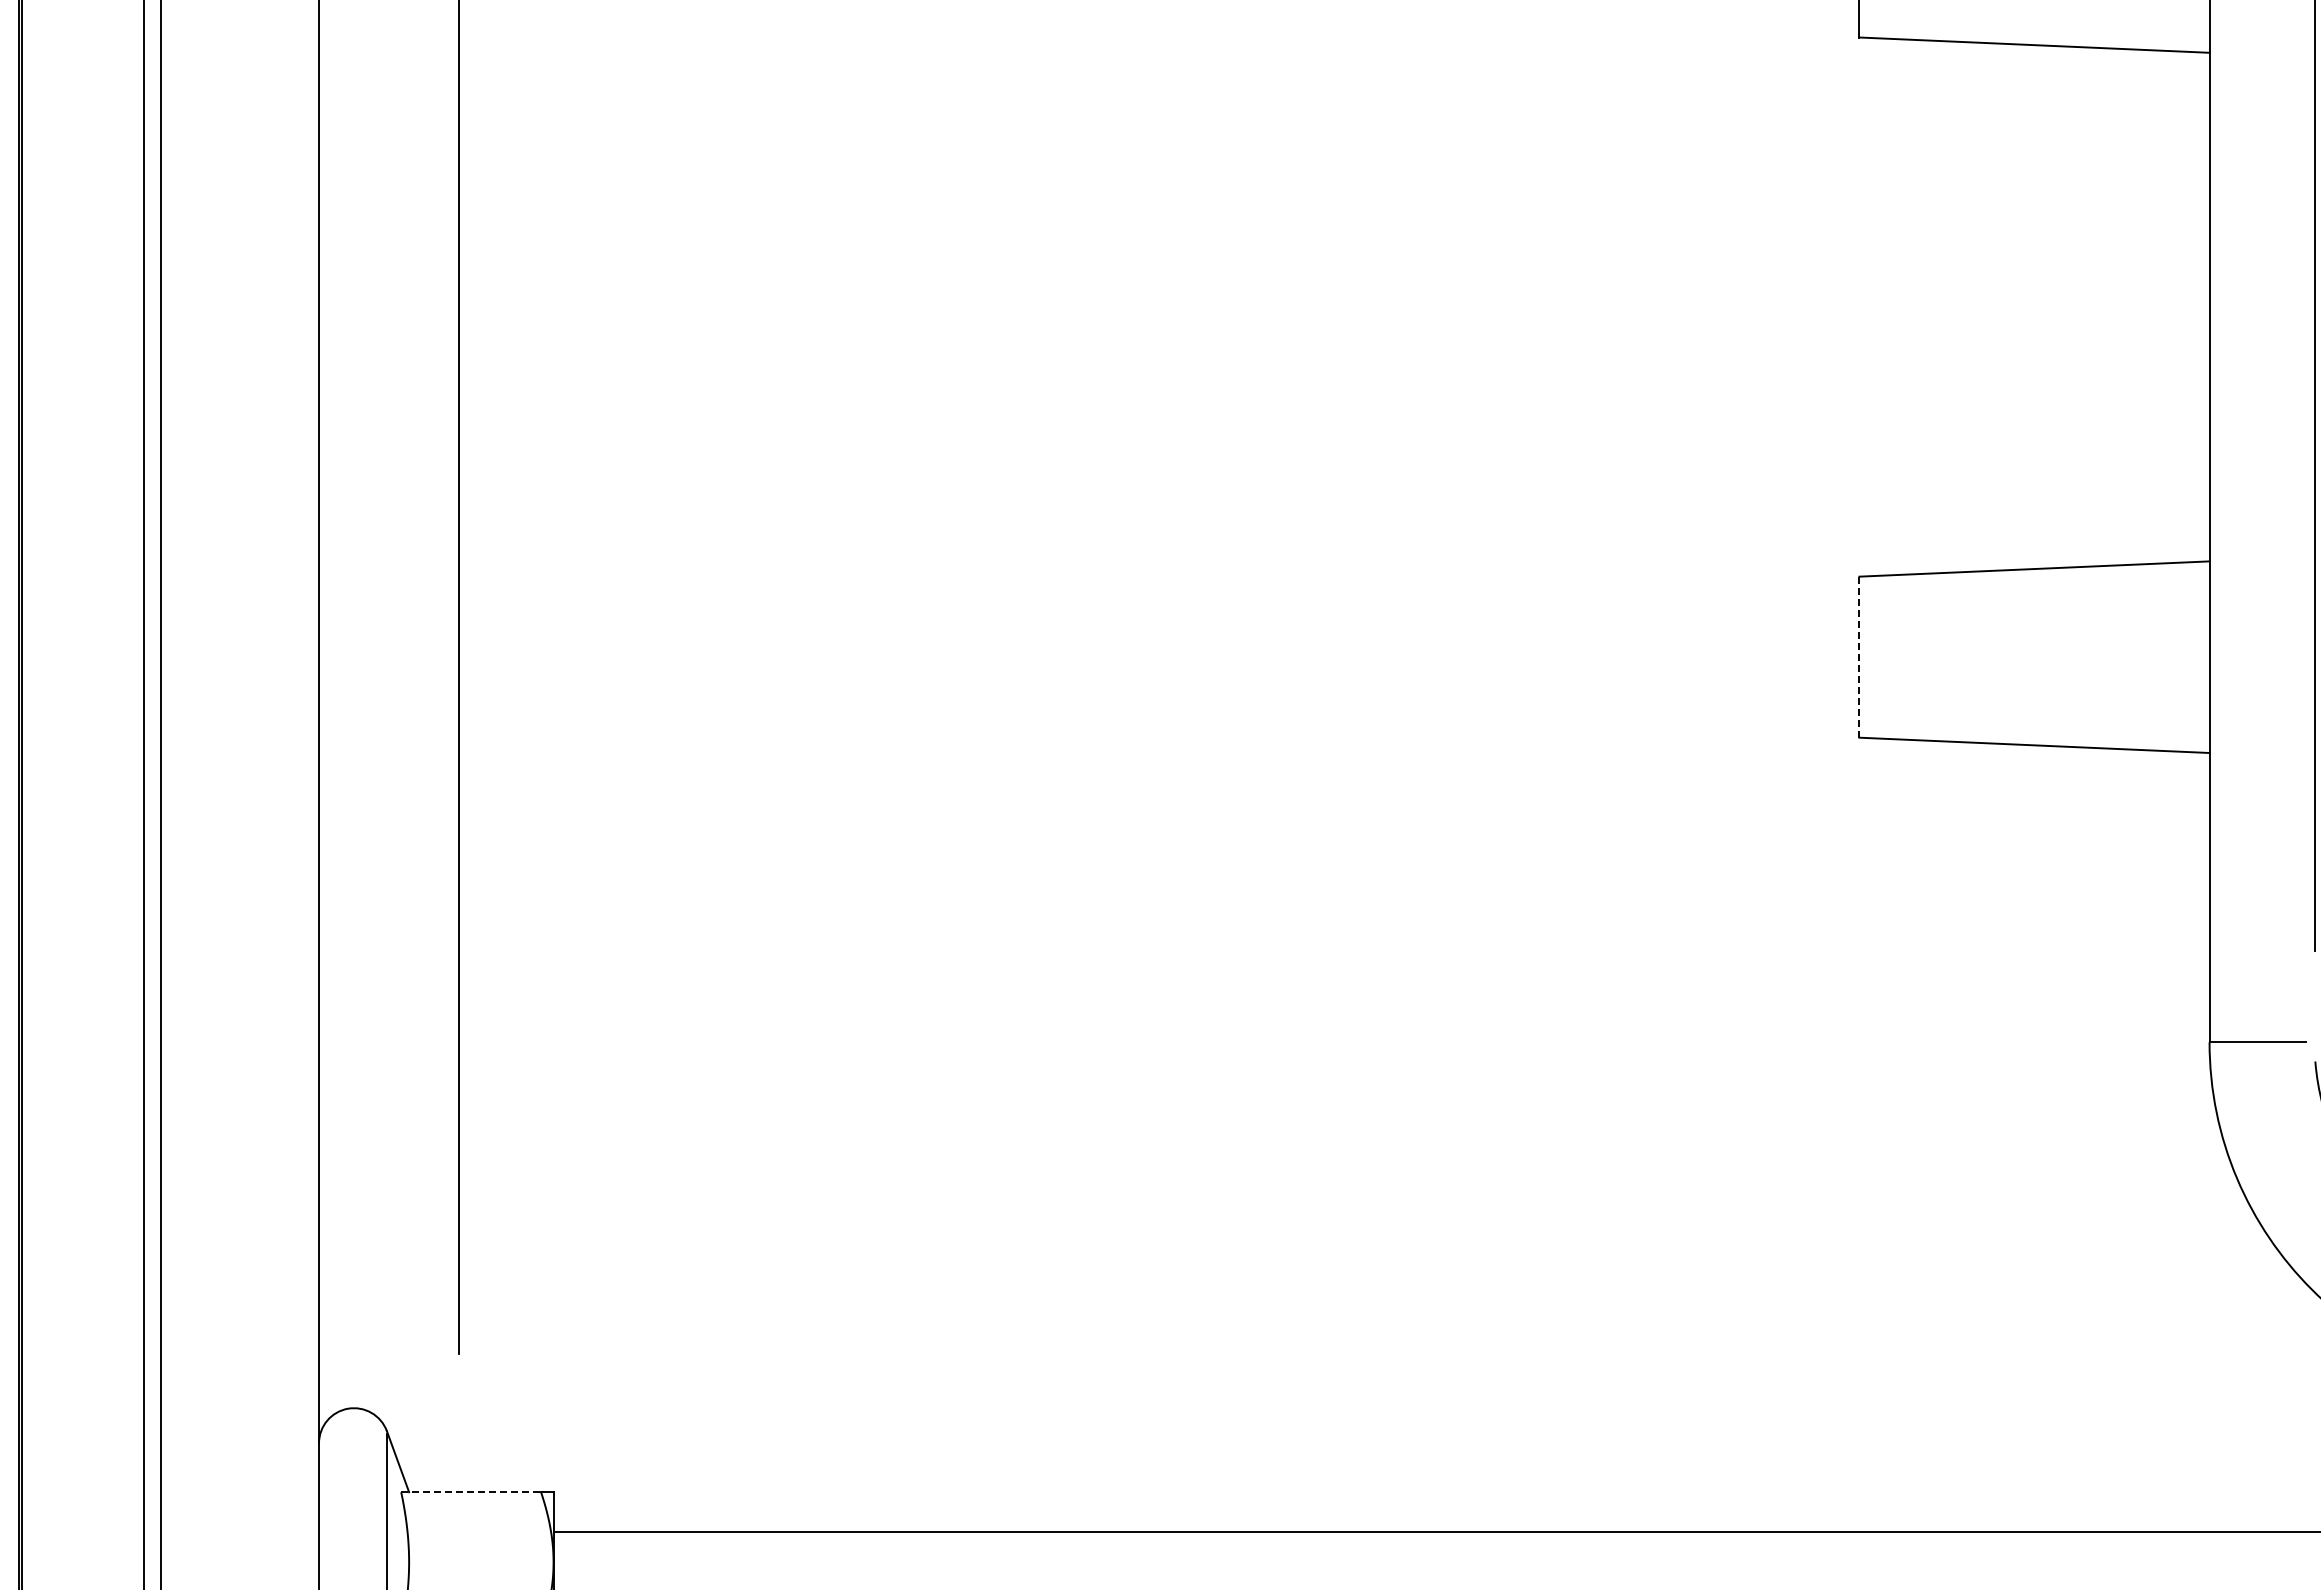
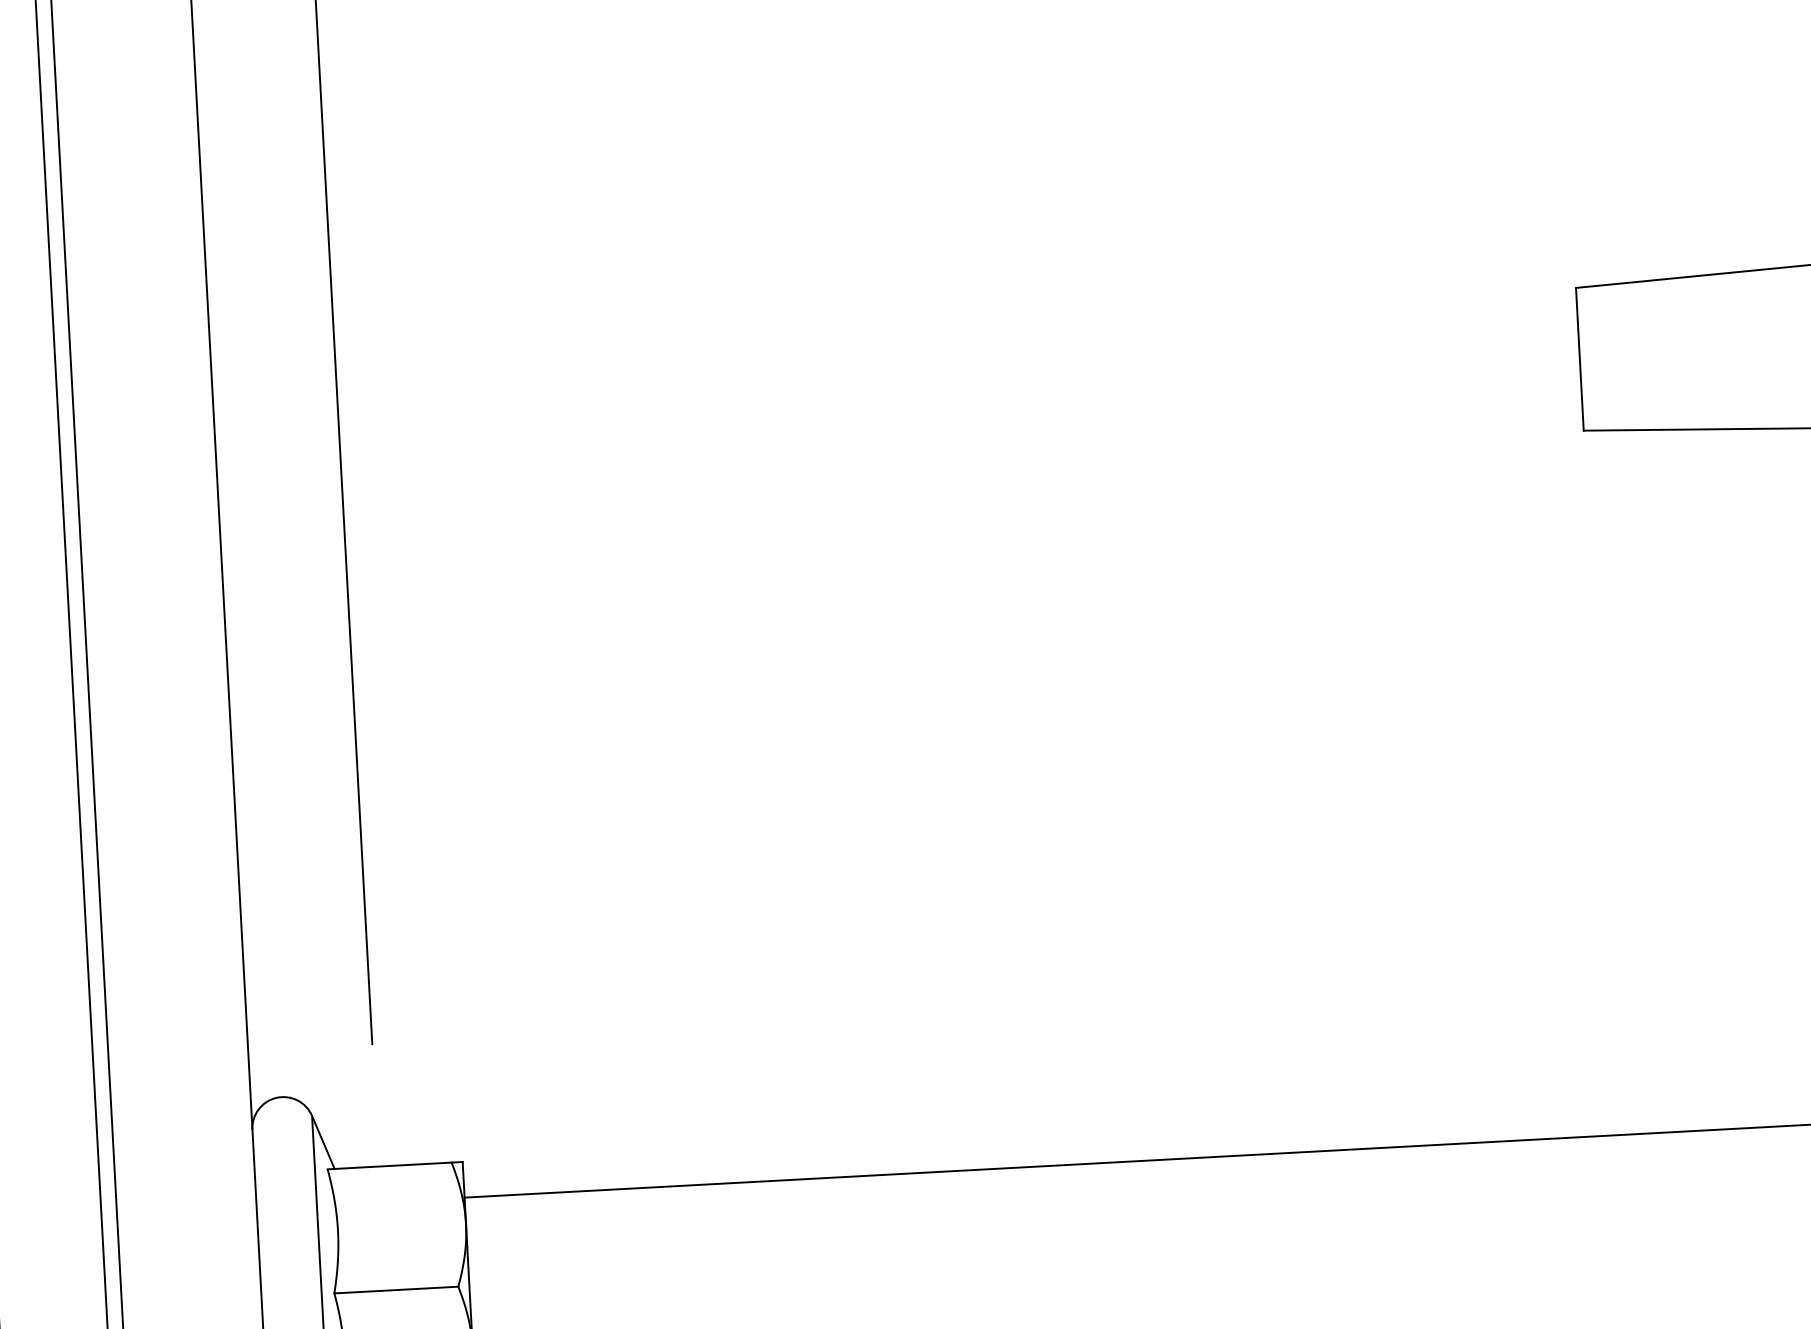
line: (1859, 657) -> (1579, 359), dashed -> solid
line: (471, 1492) -> (389, 1166), dashed -> solid

